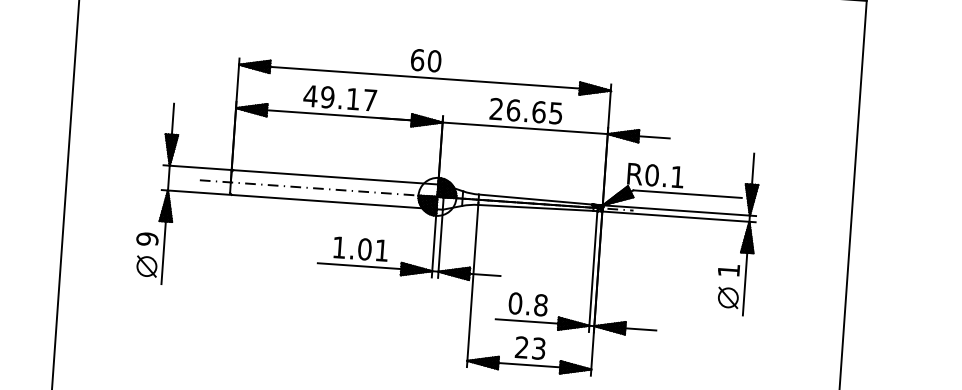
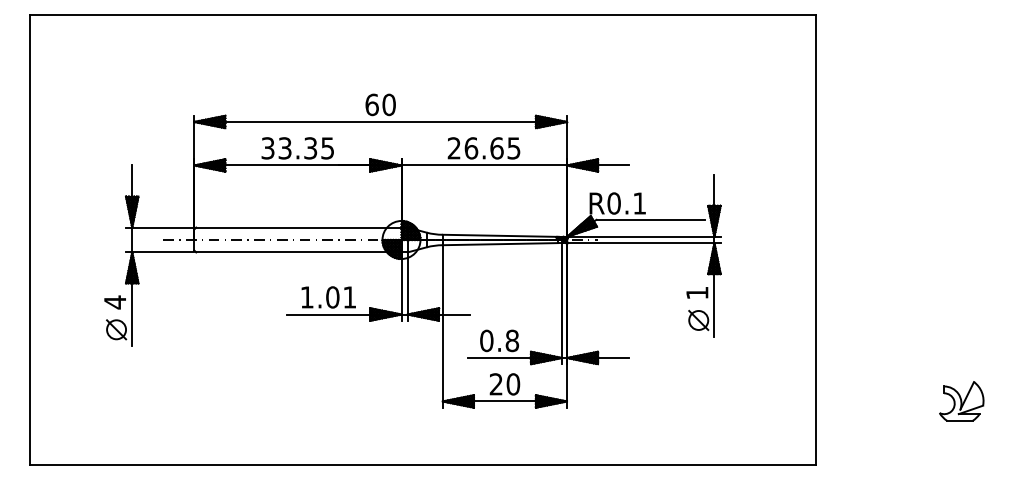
text: (339, 98) -> (296, 148), 49.17 -> 33.35
text: (147, 239) -> (115, 302), 9 -> 4
text: (539, 348) -> (513, 384), 23 -> 20

